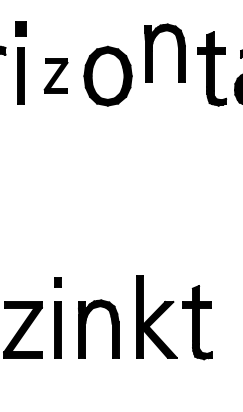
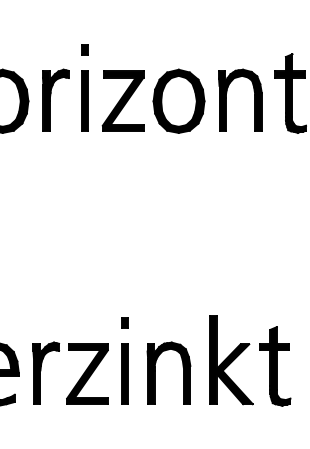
part: (20, 28) -> (84, 49), size x0.62
part: (152, 52) -> (226, 99), moved
part: (55, 75) -> (122, 100), size x1.67

